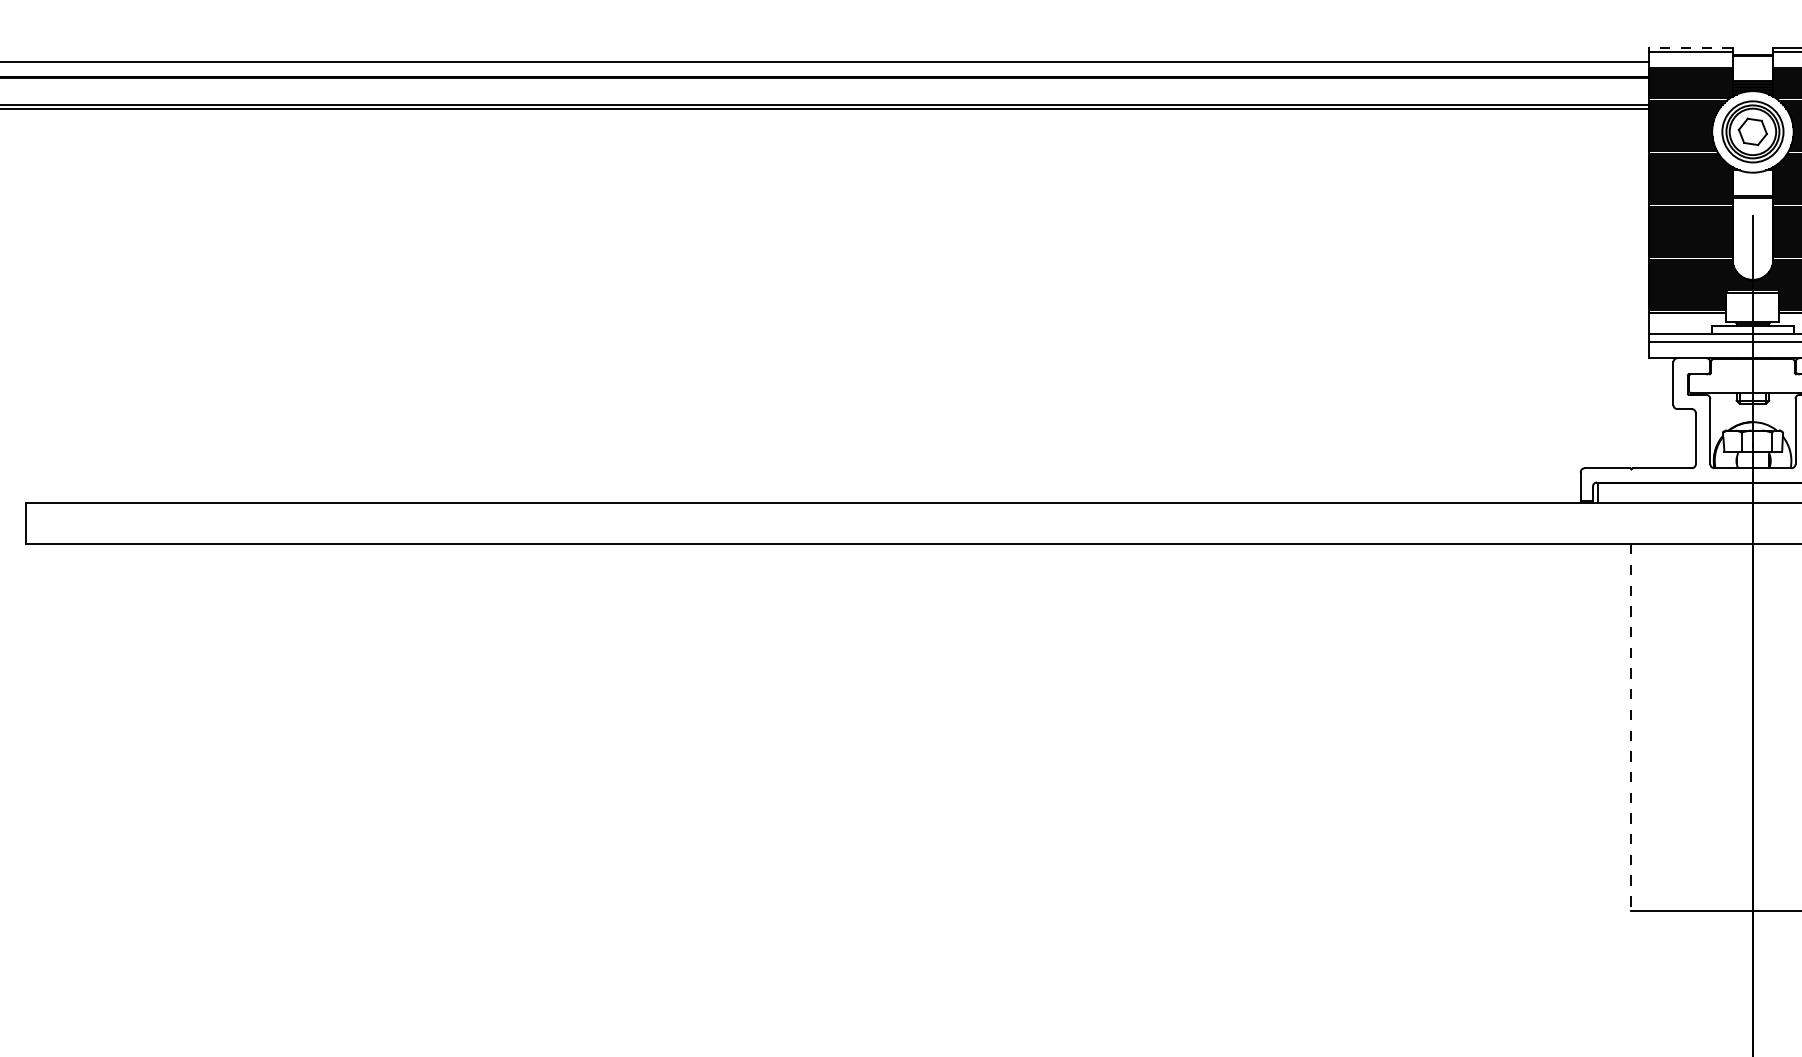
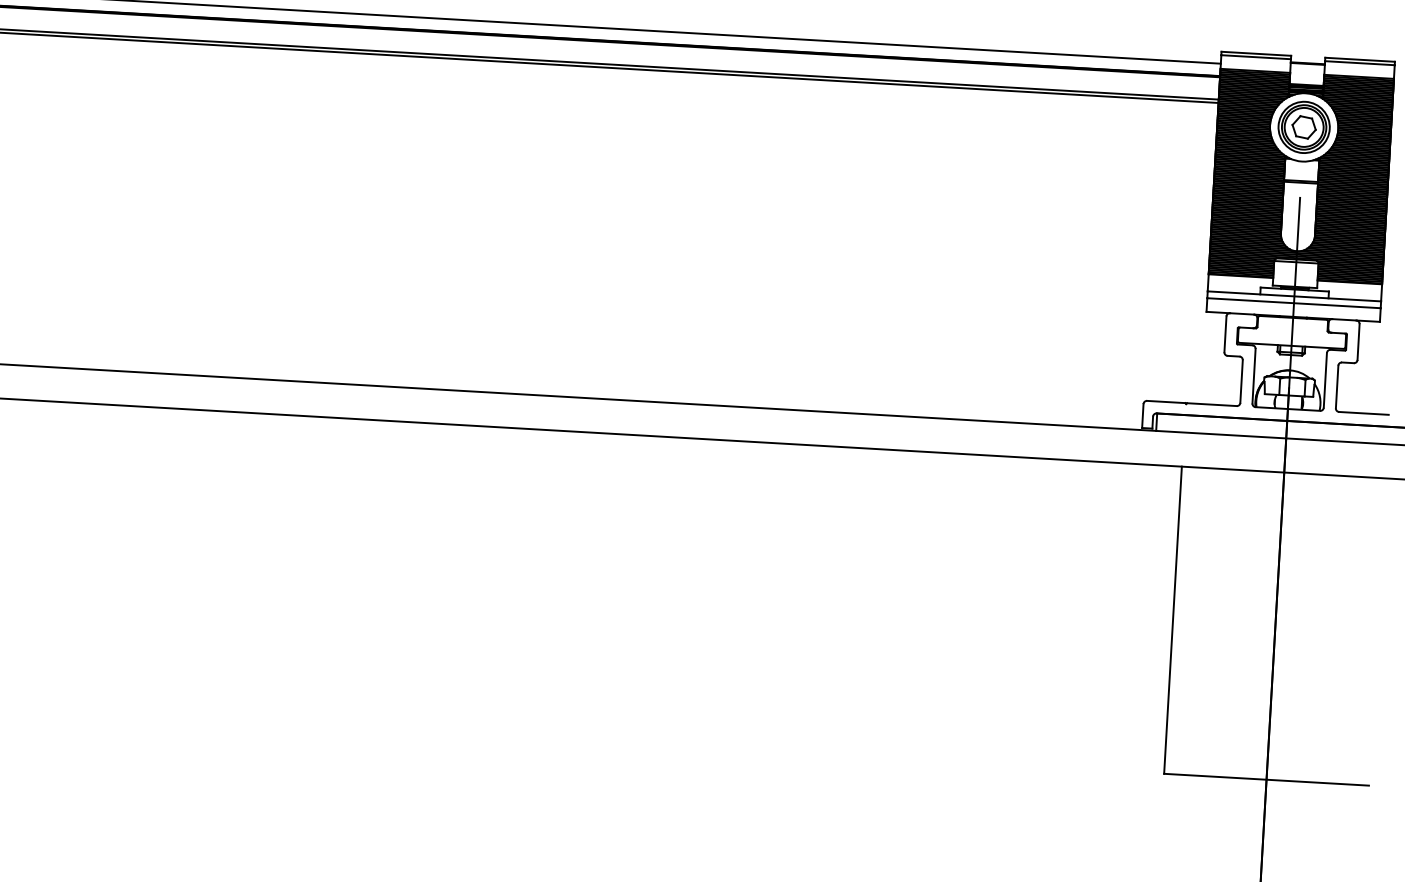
line: (1690, 47) -> (1255, 53), dashed -> solid
line: (1630, 728) -> (1172, 620), dashed -> solid

